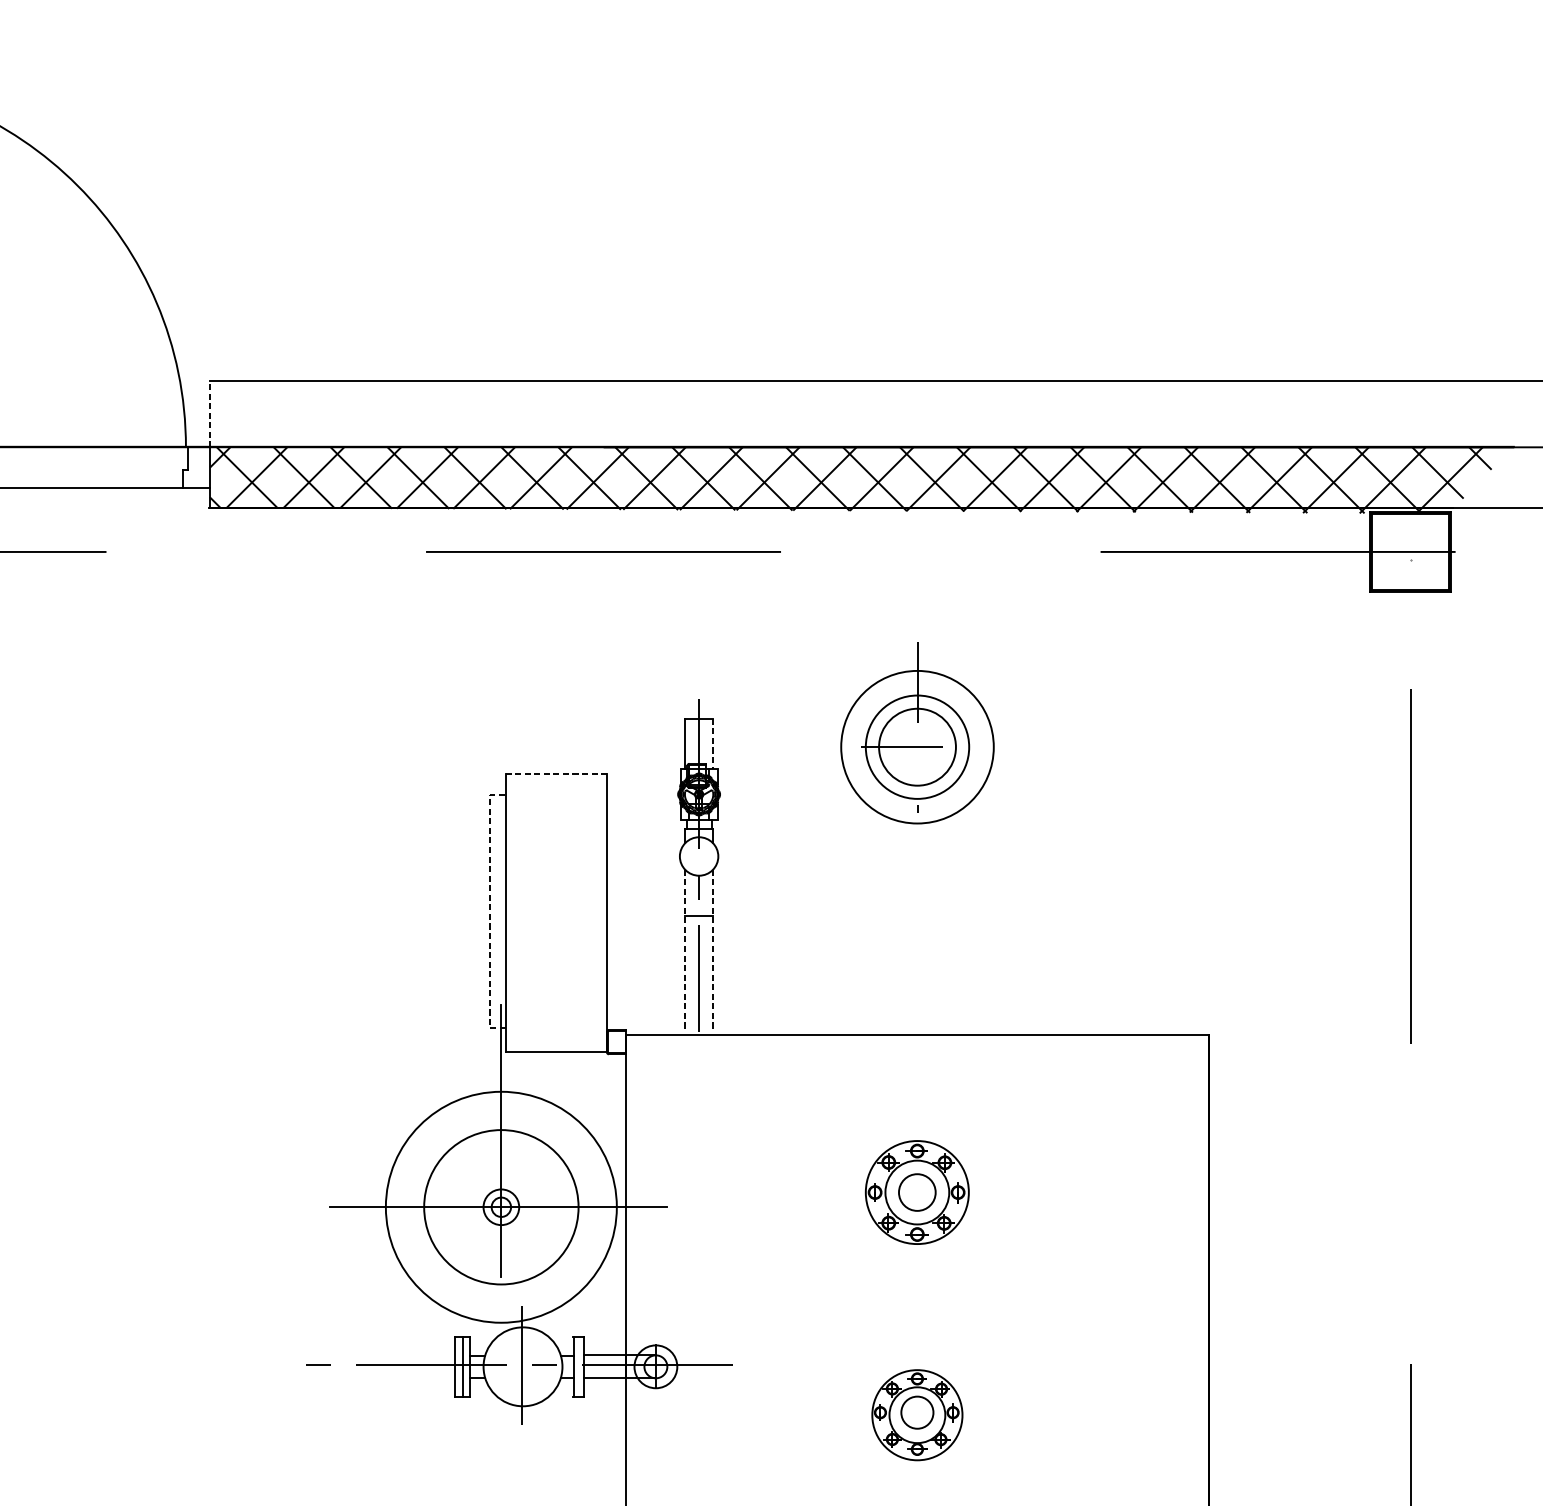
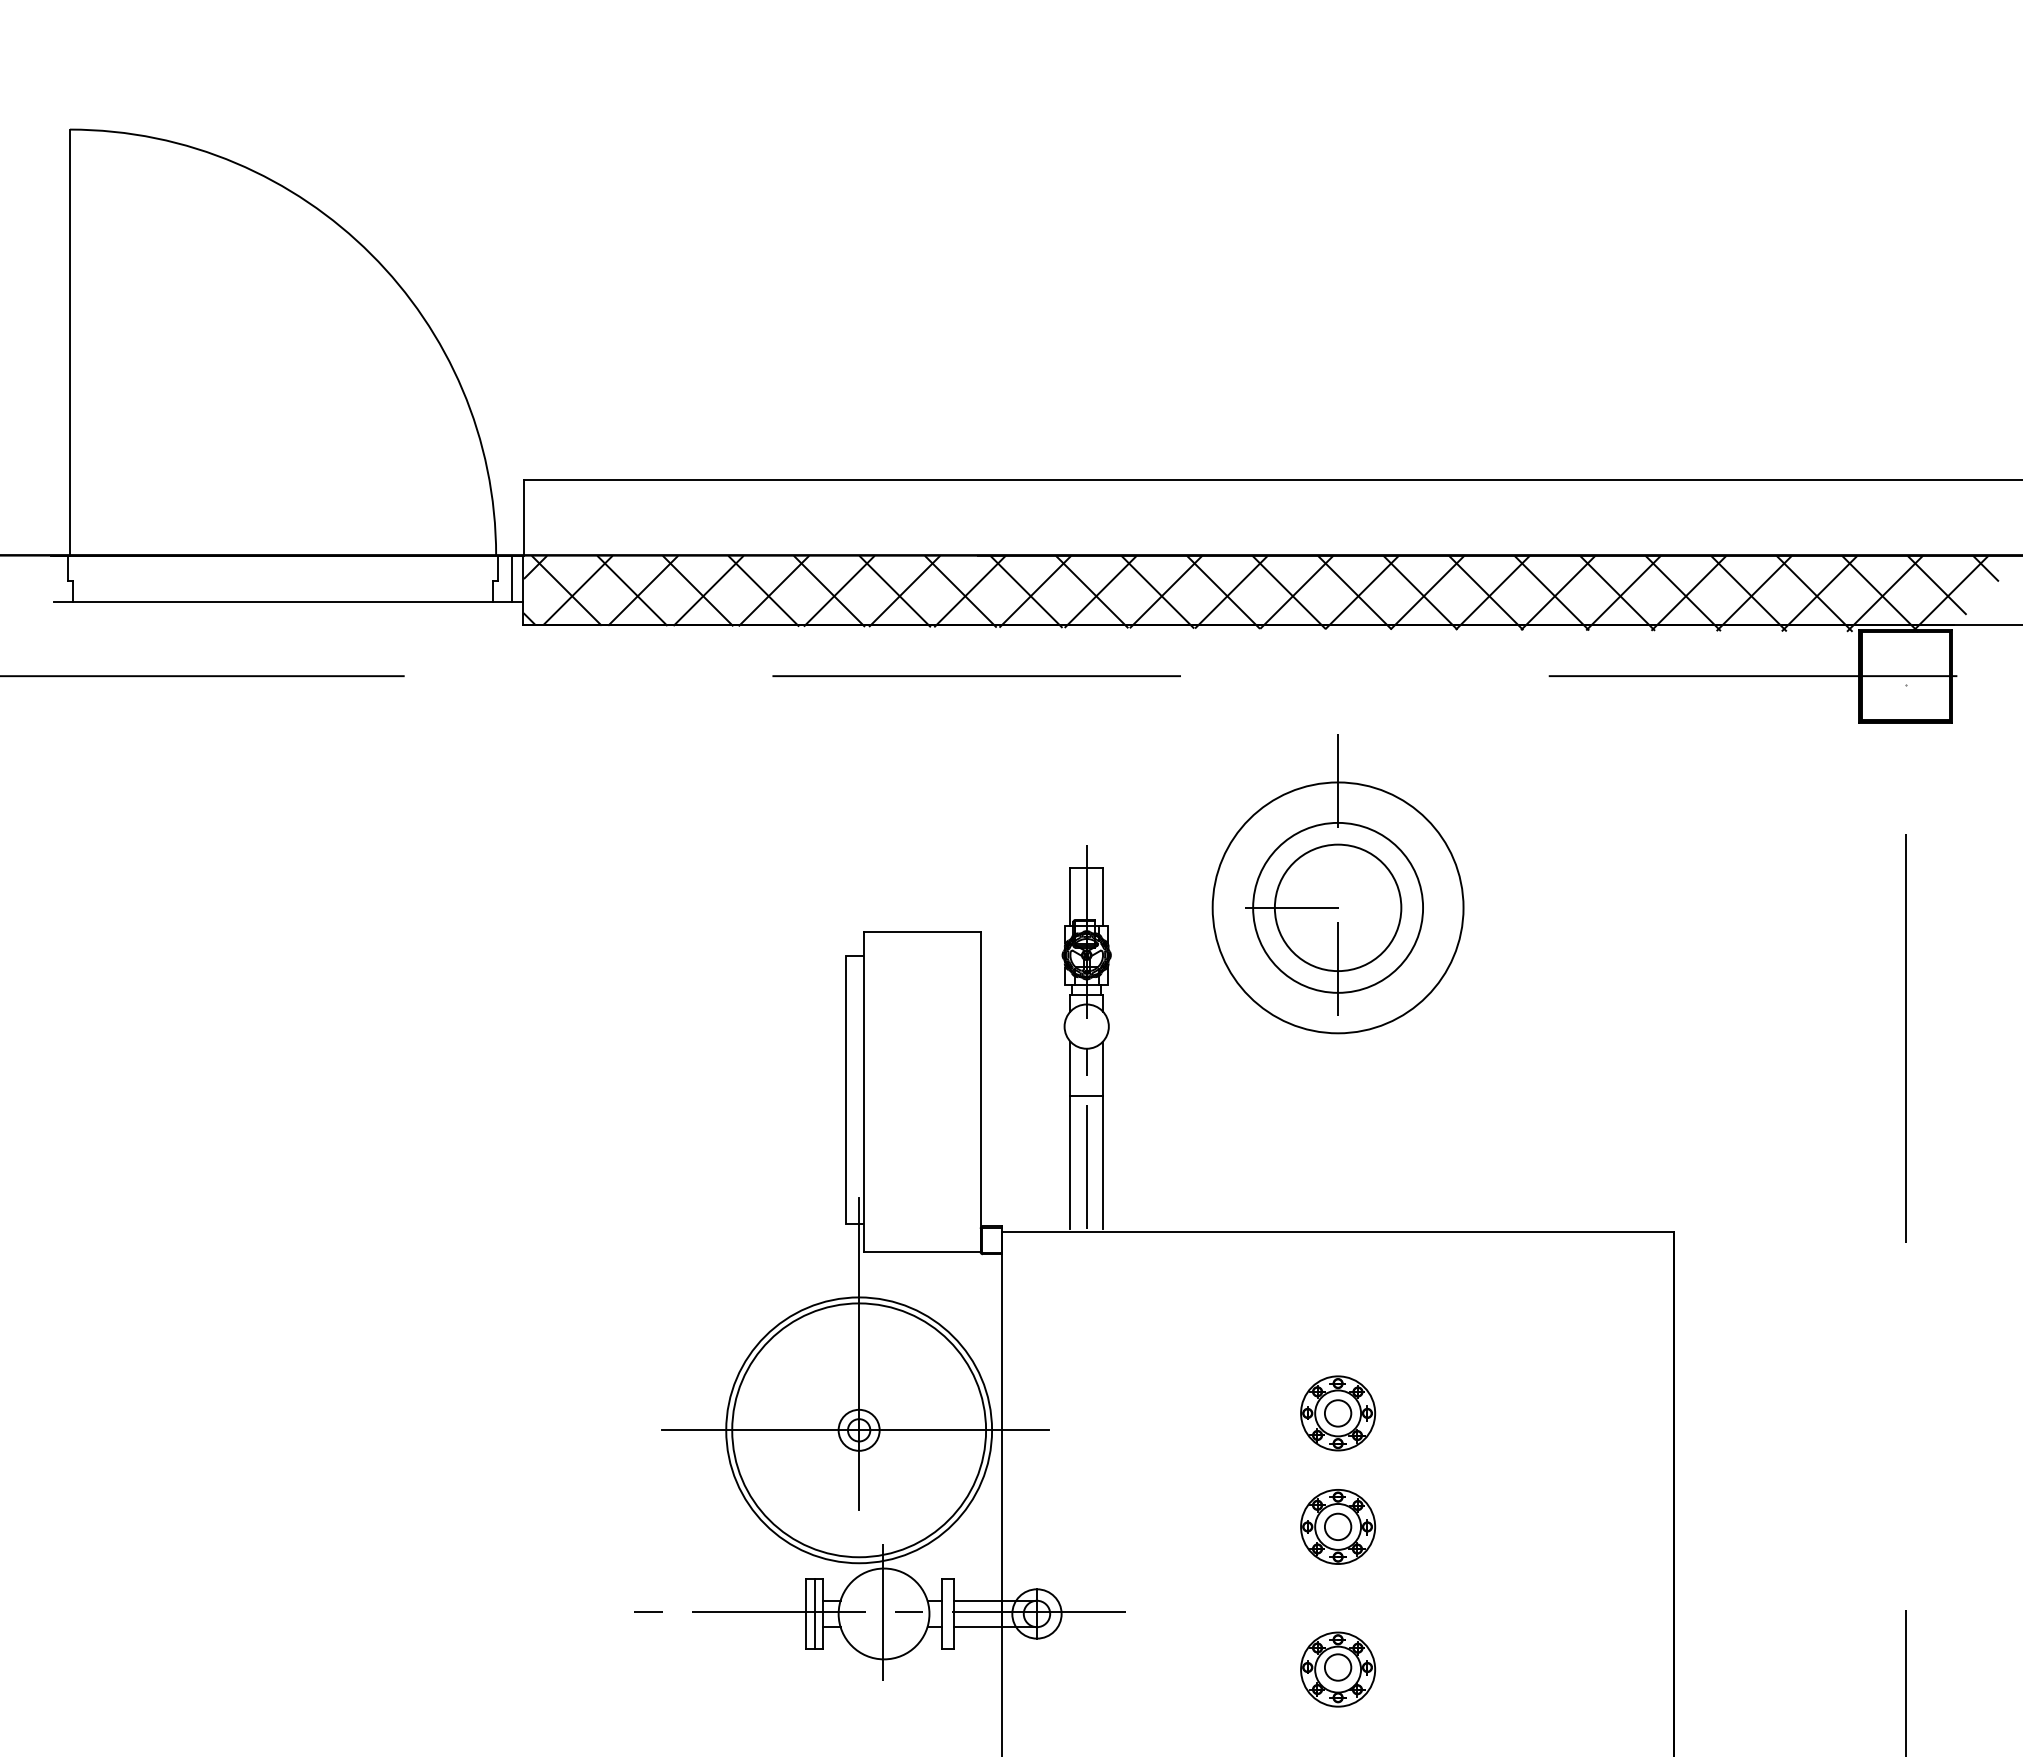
line: (210, 414) -> (524, 517), dashed -> solid
line: (200, 467) -> (512, 578), added
part: (917, 732) -> (1337, 884), size x1.43
line: (713, 744) -> (1103, 897), dashed -> solid
line: (556, 773) -> (922, 931), dashed -> solid
line: (489, 911) -> (845, 1089), dashed -> solid
line: (685, 951) -> (1070, 1135), dashed -> solid
line: (713, 951) -> (1103, 1135), dashed -> solid
part: (917, 1192) -> (1338, 1413), size x0.62
circle: (501, 1207) -> (859, 1430), size x1.43
part: (917, 1290) -> (1338, 1526), added
part: (917, 1415) -> (1338, 1669), size x0.71

